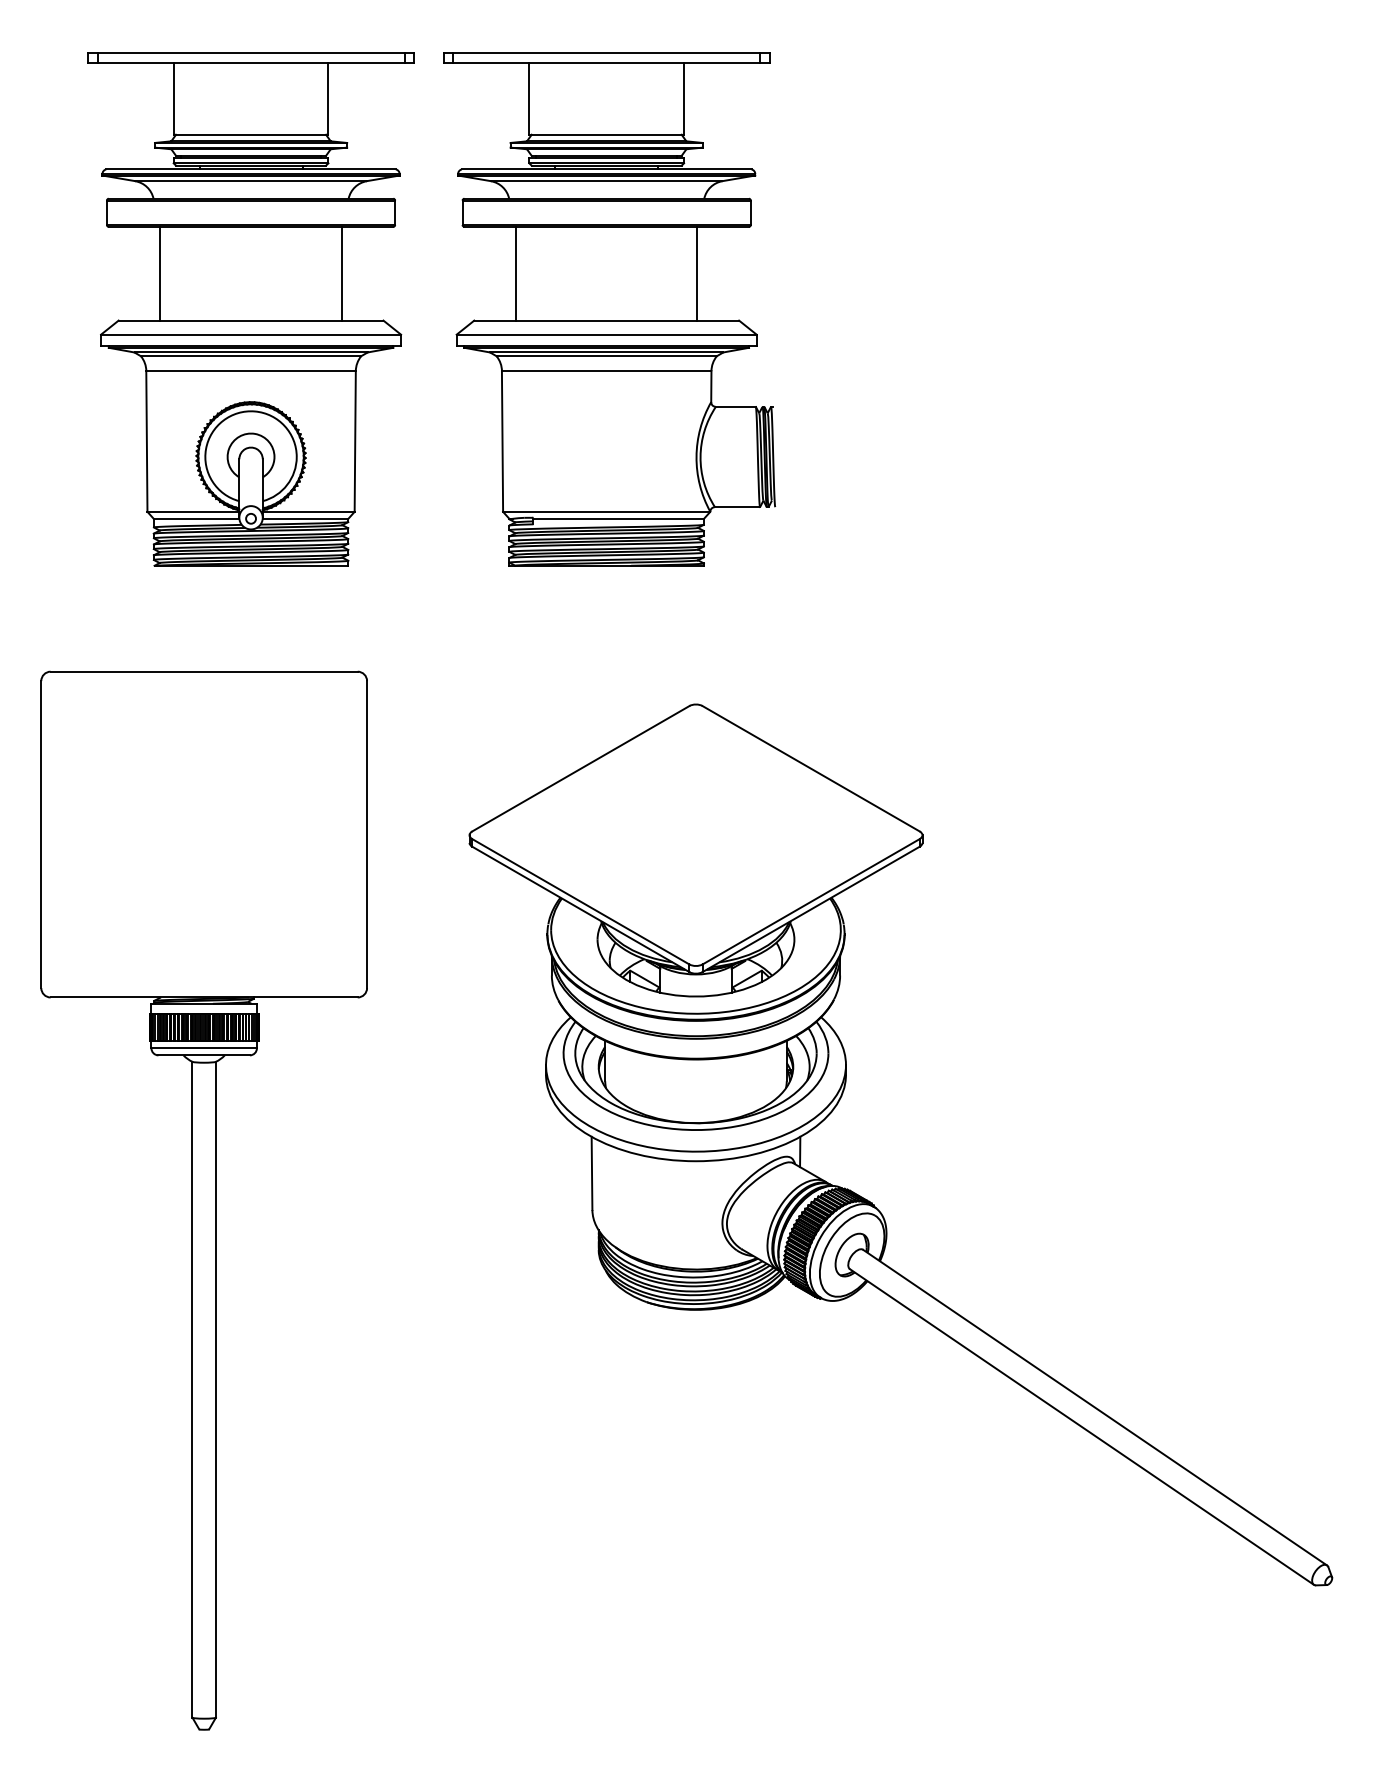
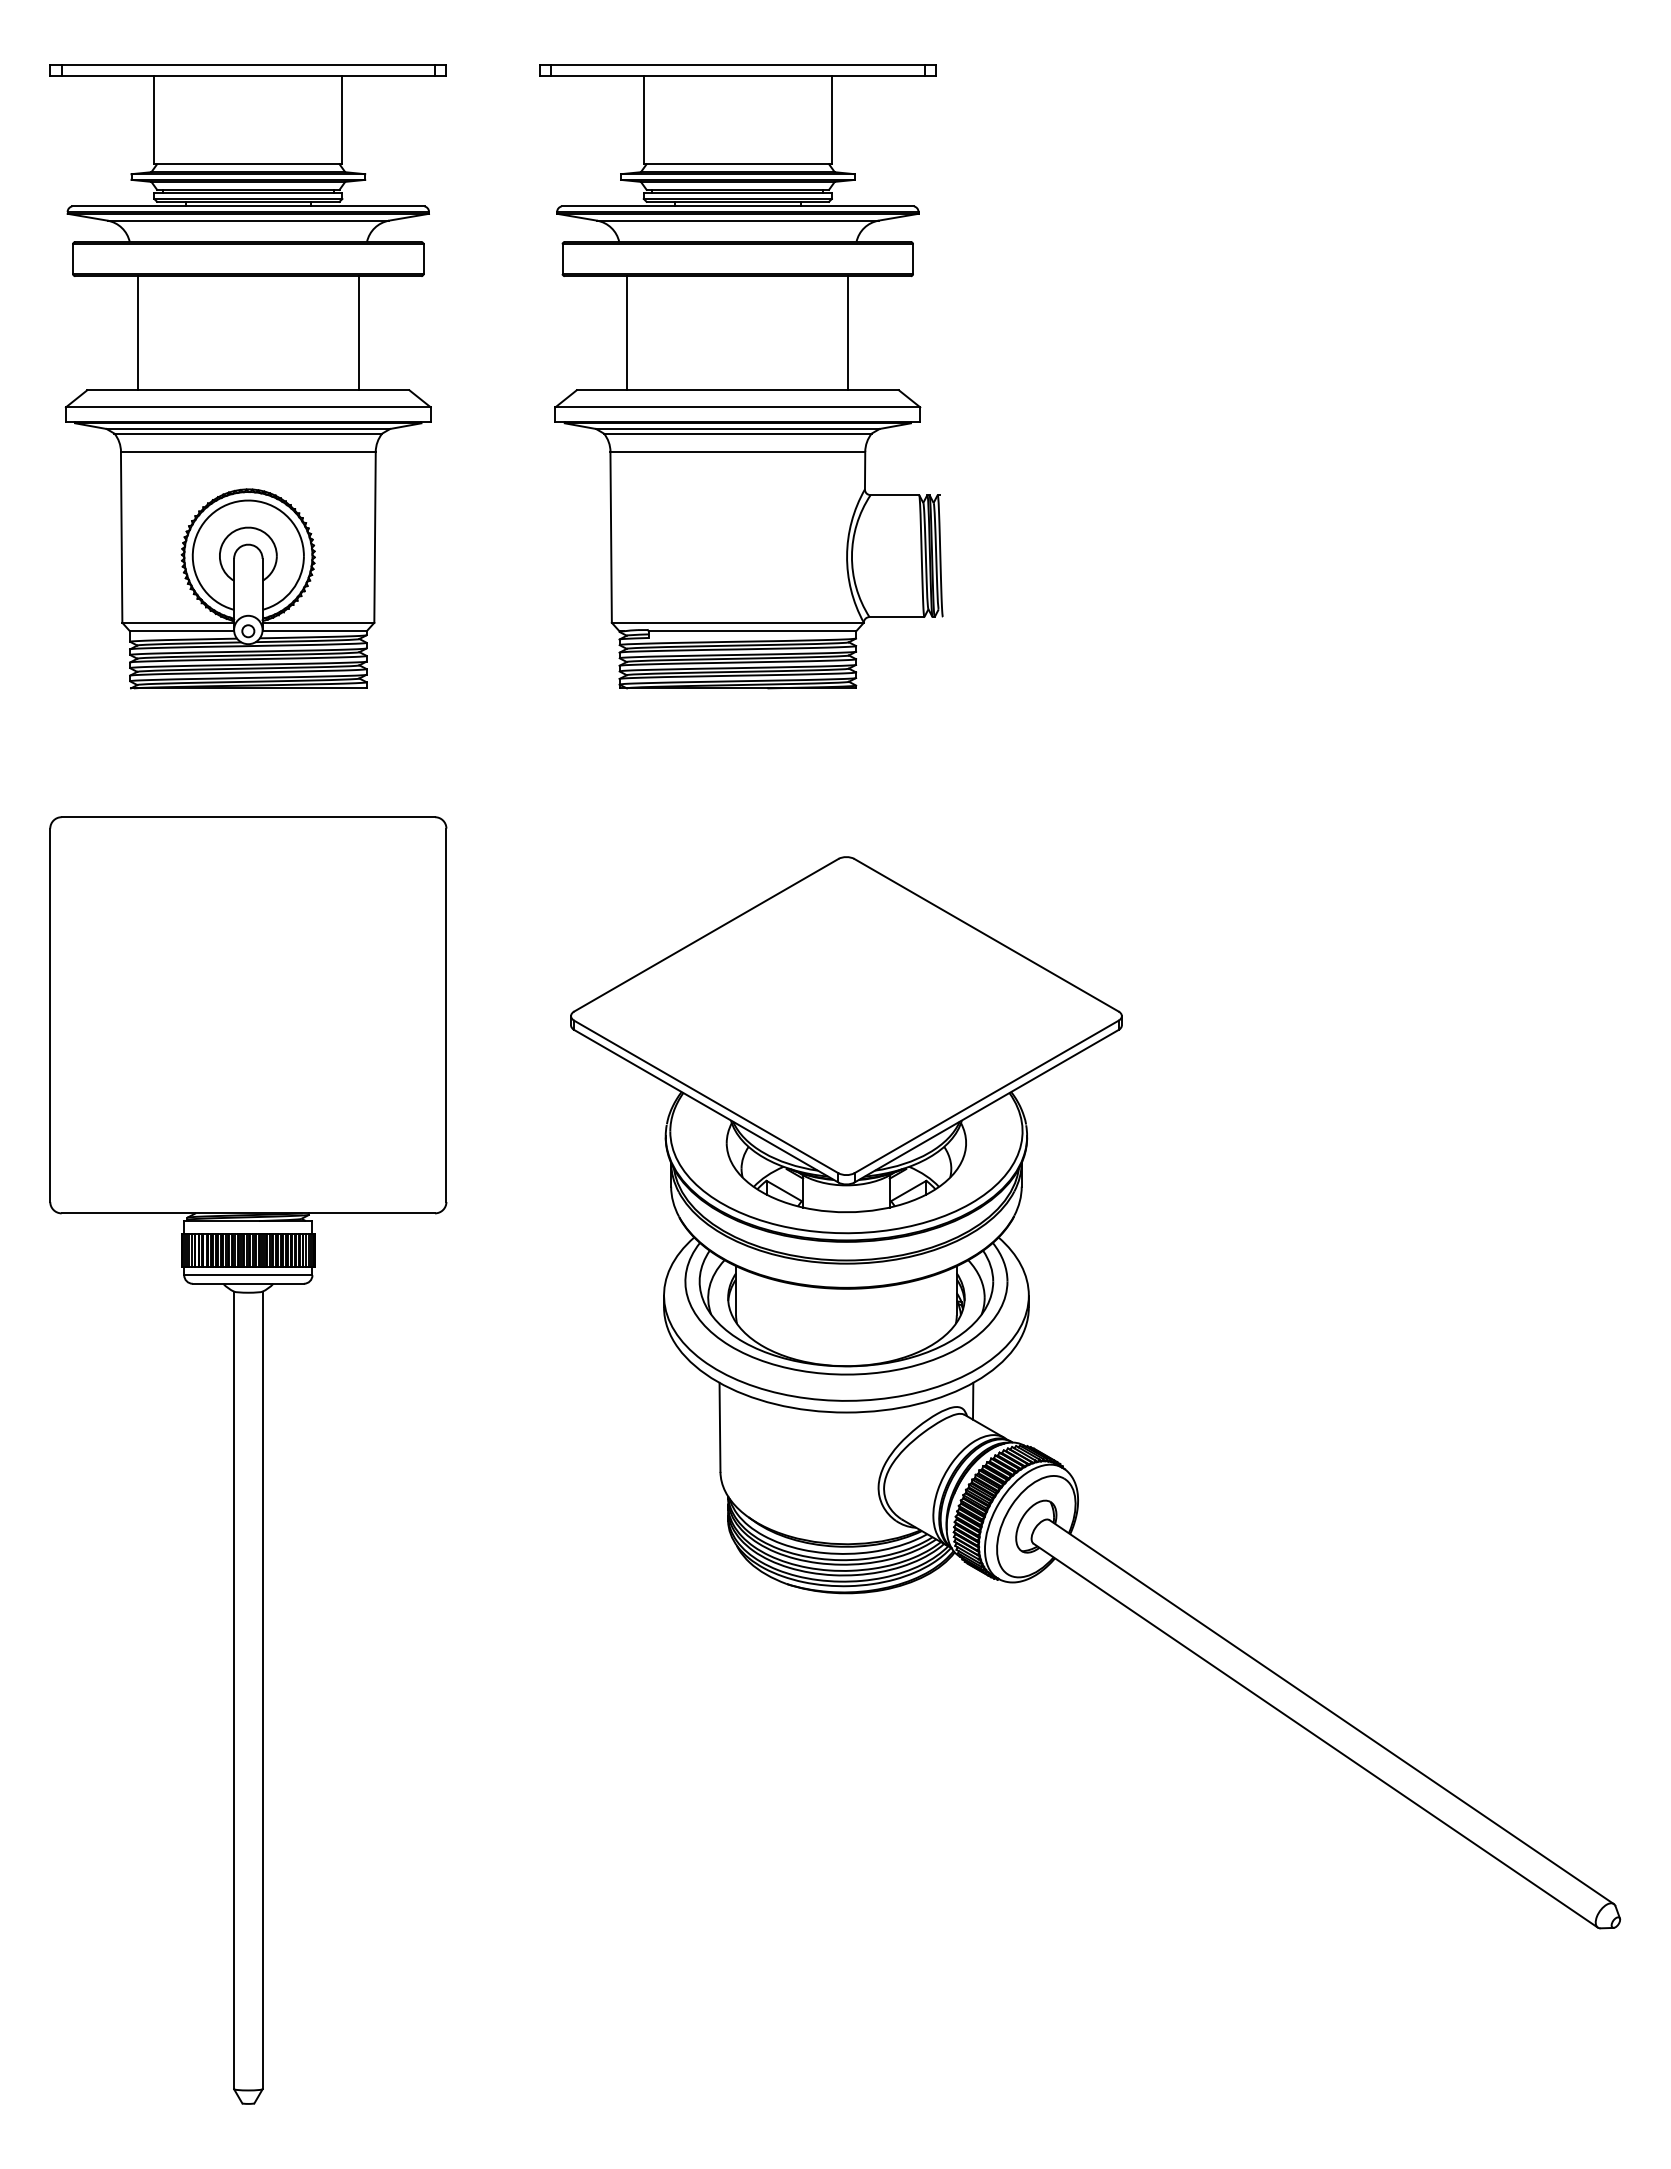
part: (250, 309) -> (247, 376), moved

